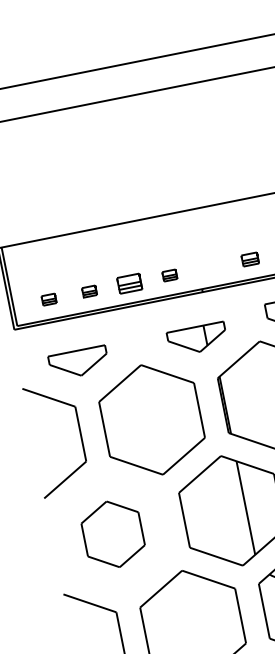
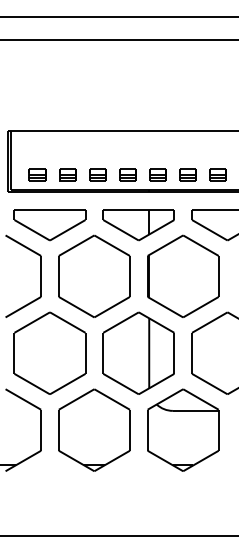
part: (249, 258) -> (187, 174), size x1.43
part: (209, 266) -> (157, 174), added
part: (169, 274) -> (127, 174), size x1.67
part: (88, 290) -> (67, 174), size x1.67
part: (48, 298) -> (37, 174), size x1.67
part: (197, 340) -> (138, 225), size x1.67
part: (78, 363) -> (49, 225), size x1.67
part: (112, 533) -> (49, 352), size x1.67

